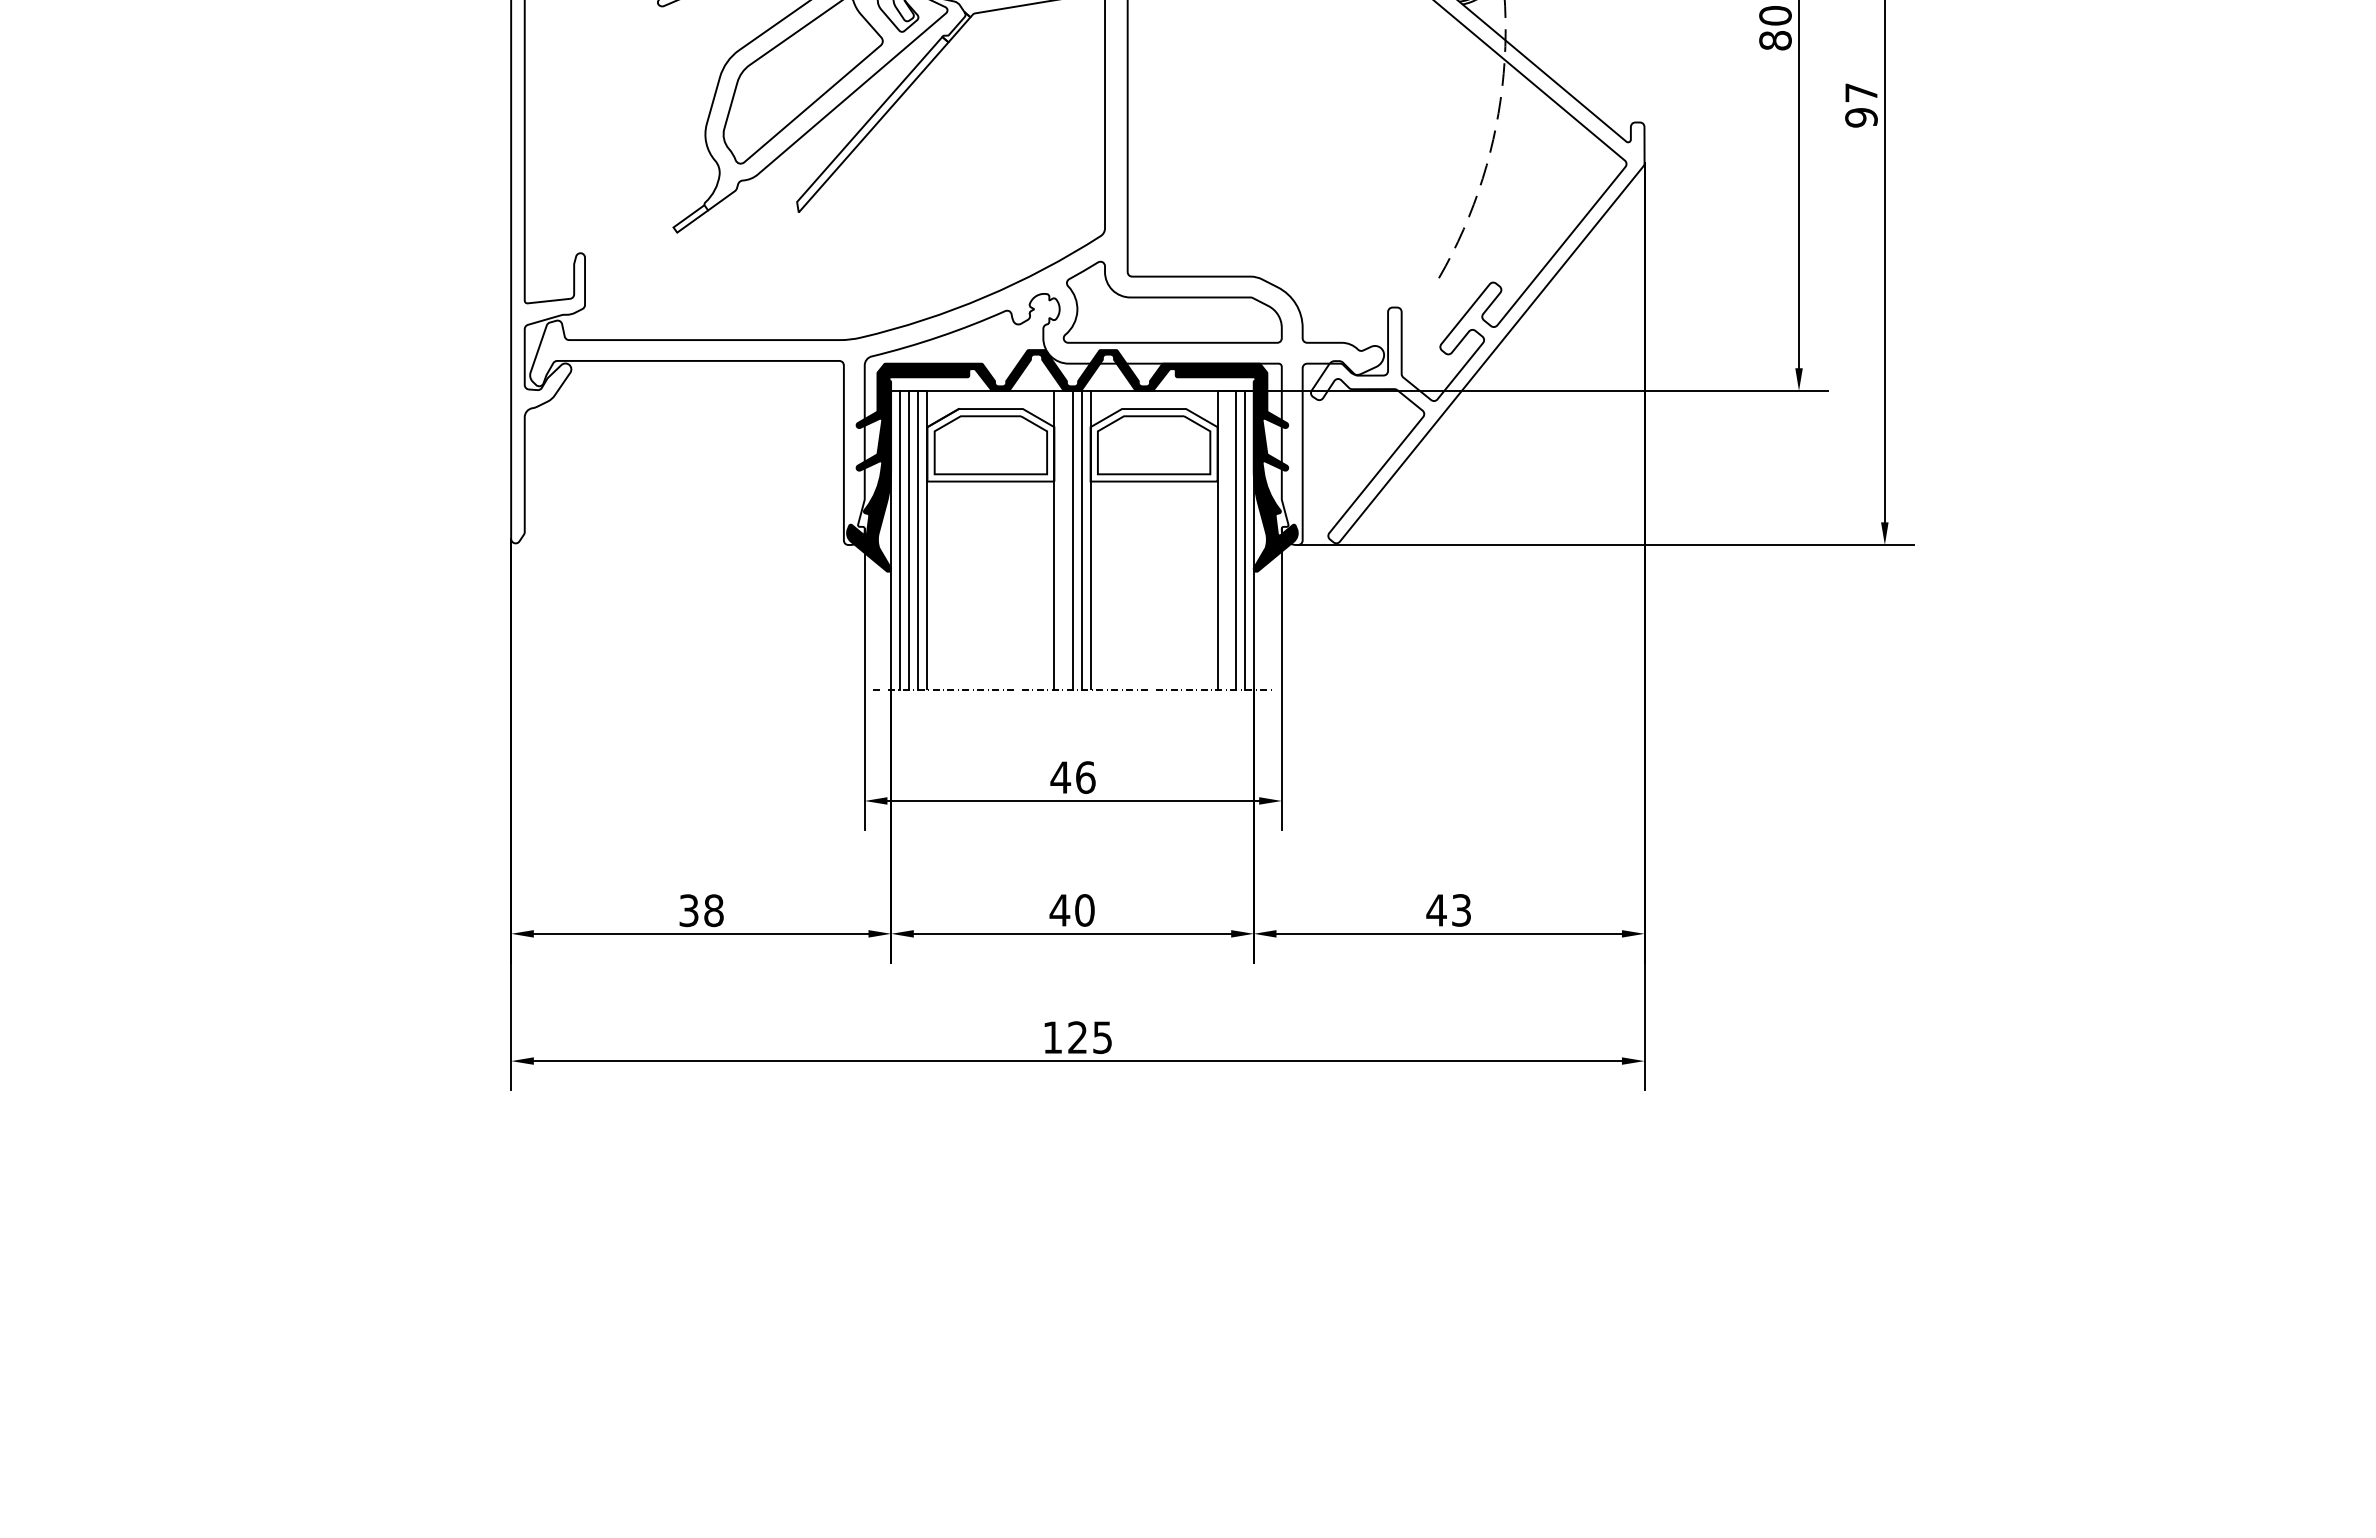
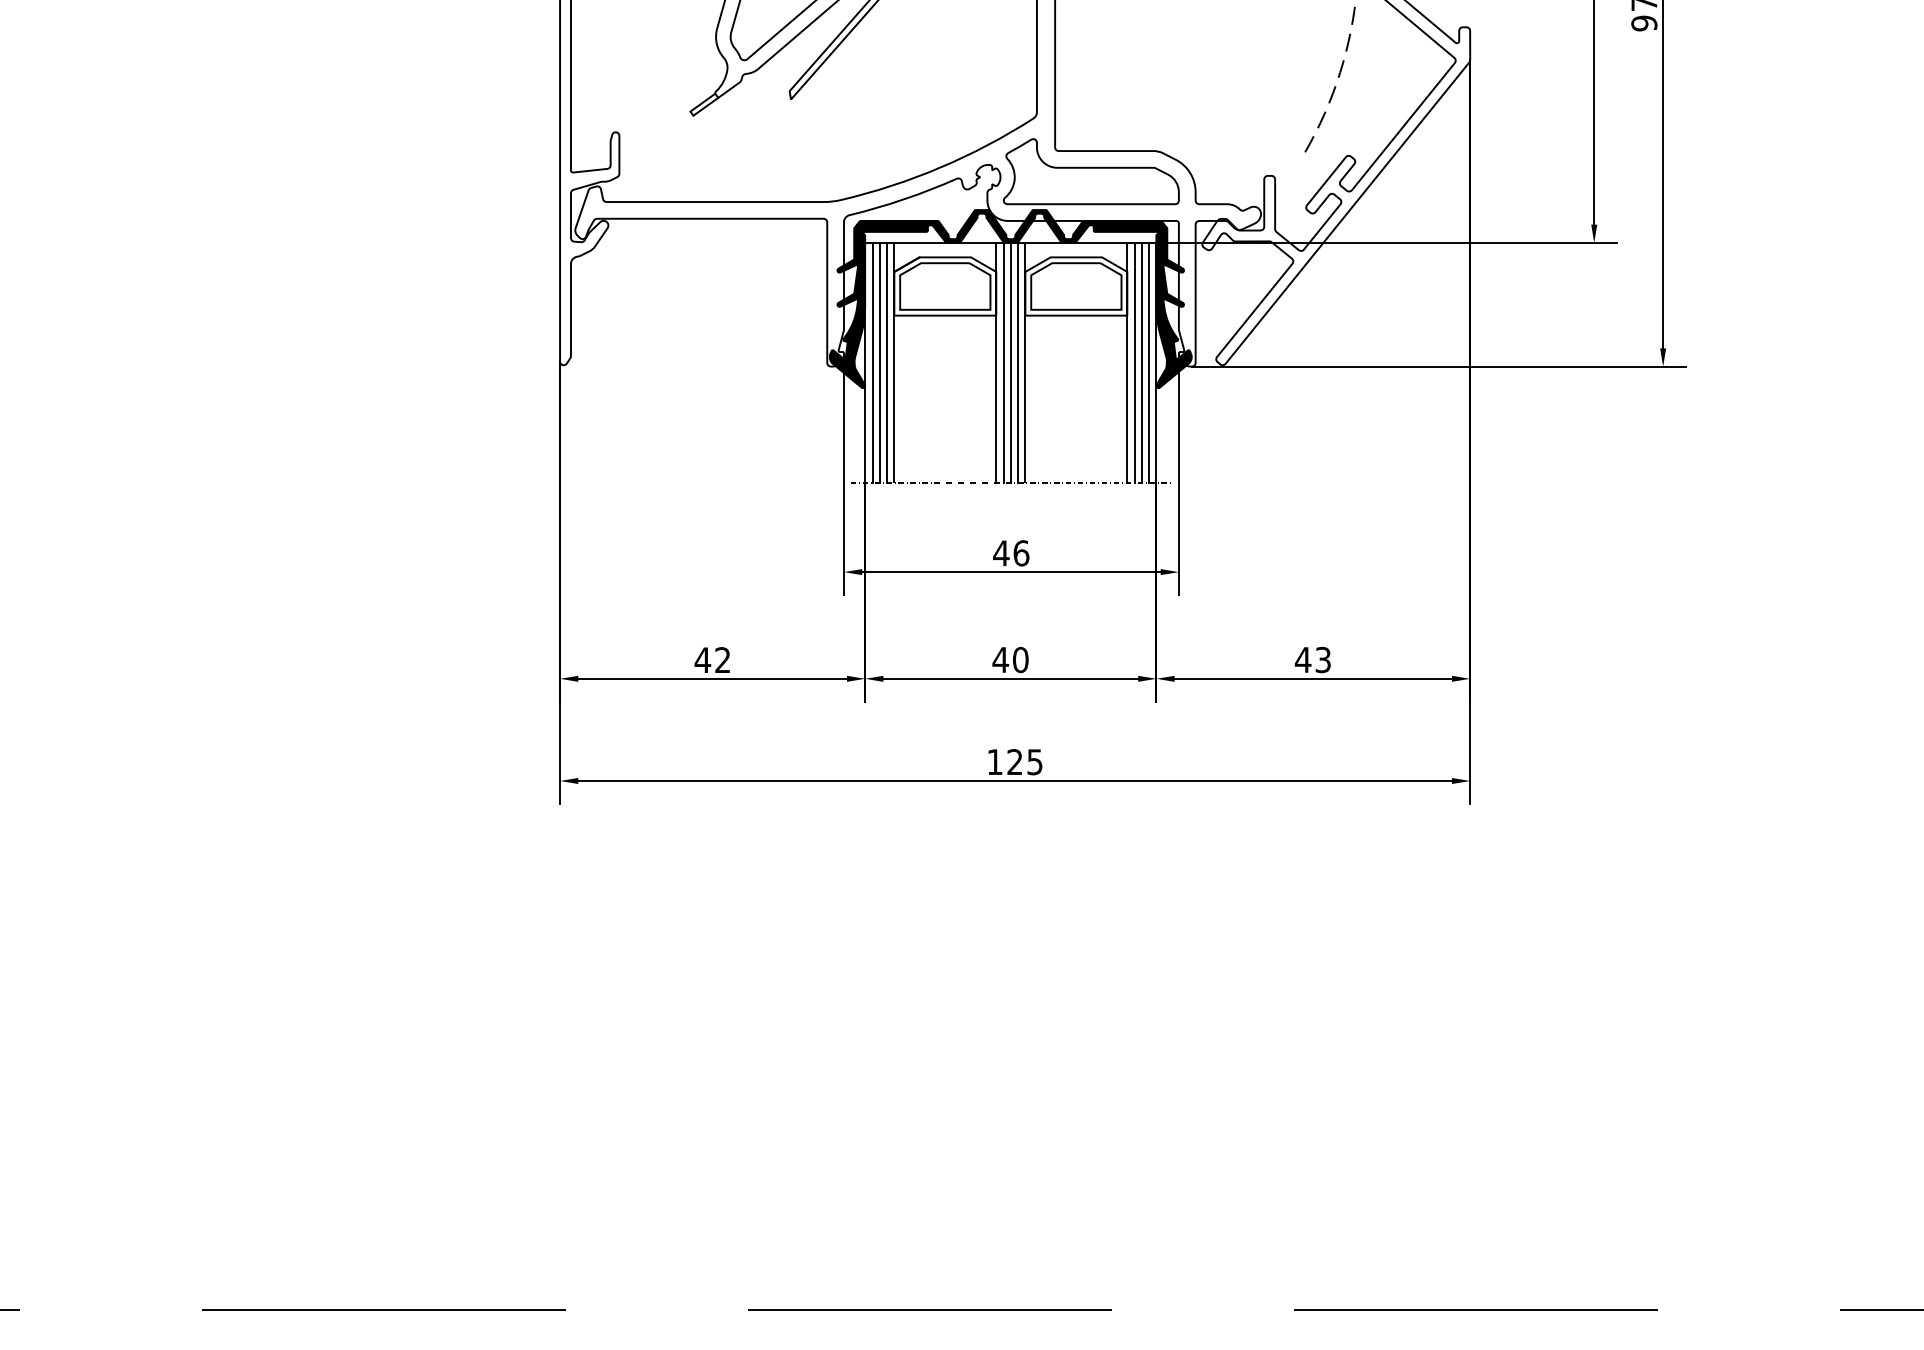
line: (1063, 539) -> (1003, 362), added
line: (1226, 539) -> (1134, 362), added
text: (701, 911) -> (712, 660), 38 -> 42

